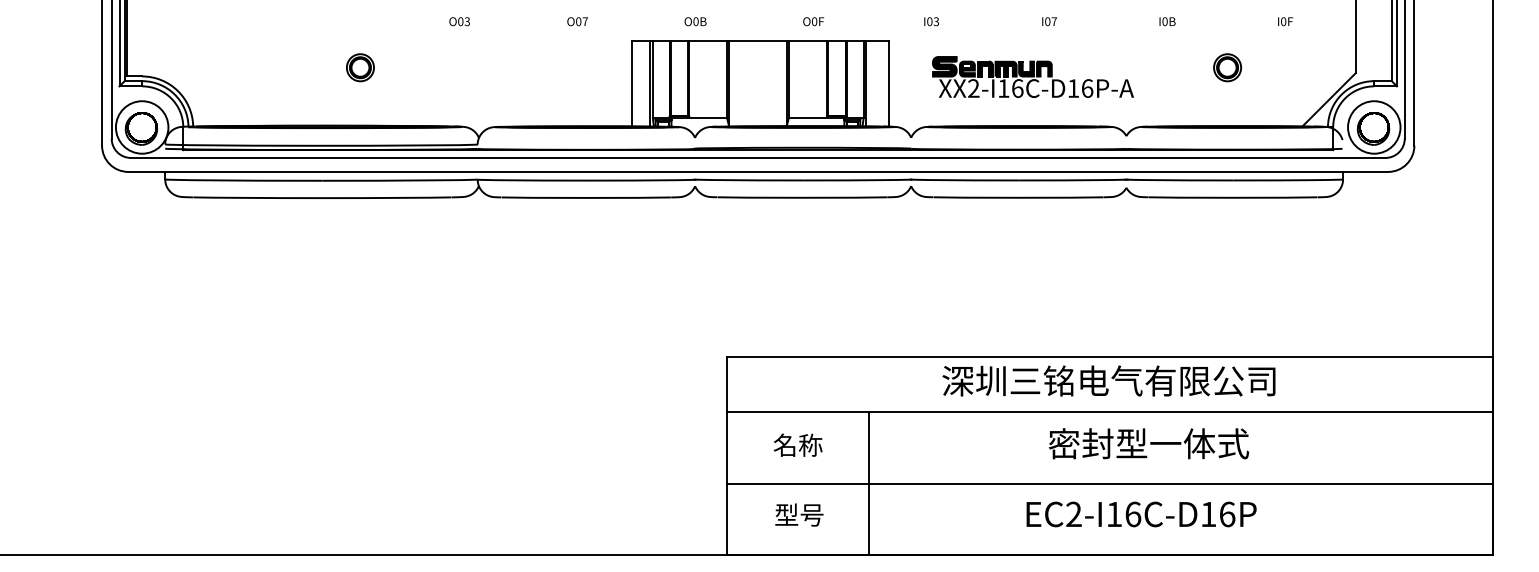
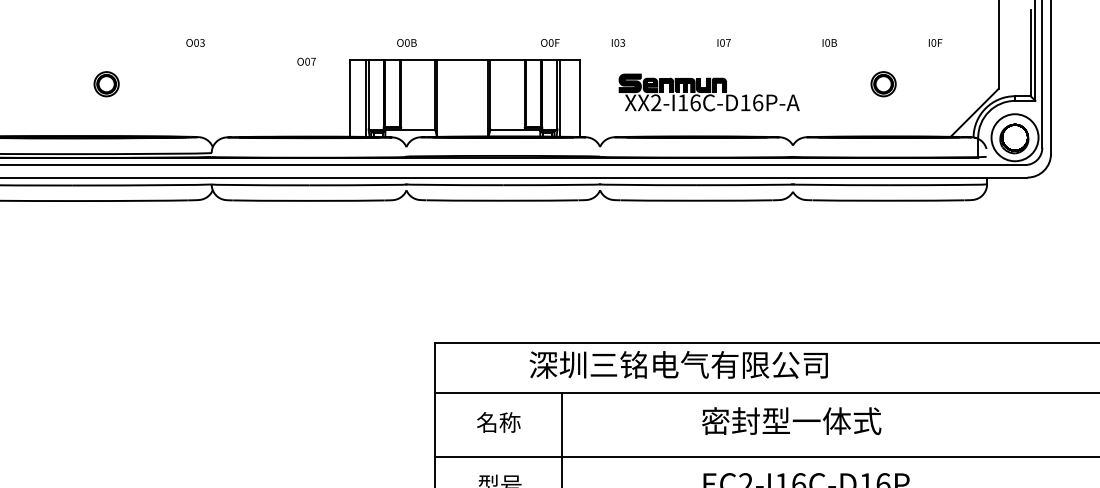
text: (577, 21) -> (306, 61), moved
text: (813, 21) -> (550, 42), moved
text: (1108, 380) -> (678, 364), moved
text: (1148, 443) -> (791, 420), moved

